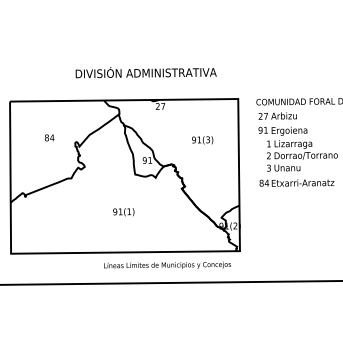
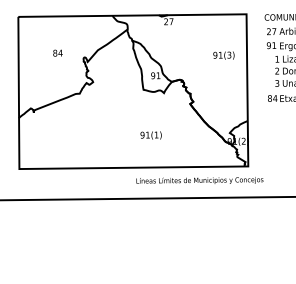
text: (202, 140) -> (223, 55), moved
text: (123, 212) -> (150, 135), moved
text: (167, 264) -> (199, 179), moved

